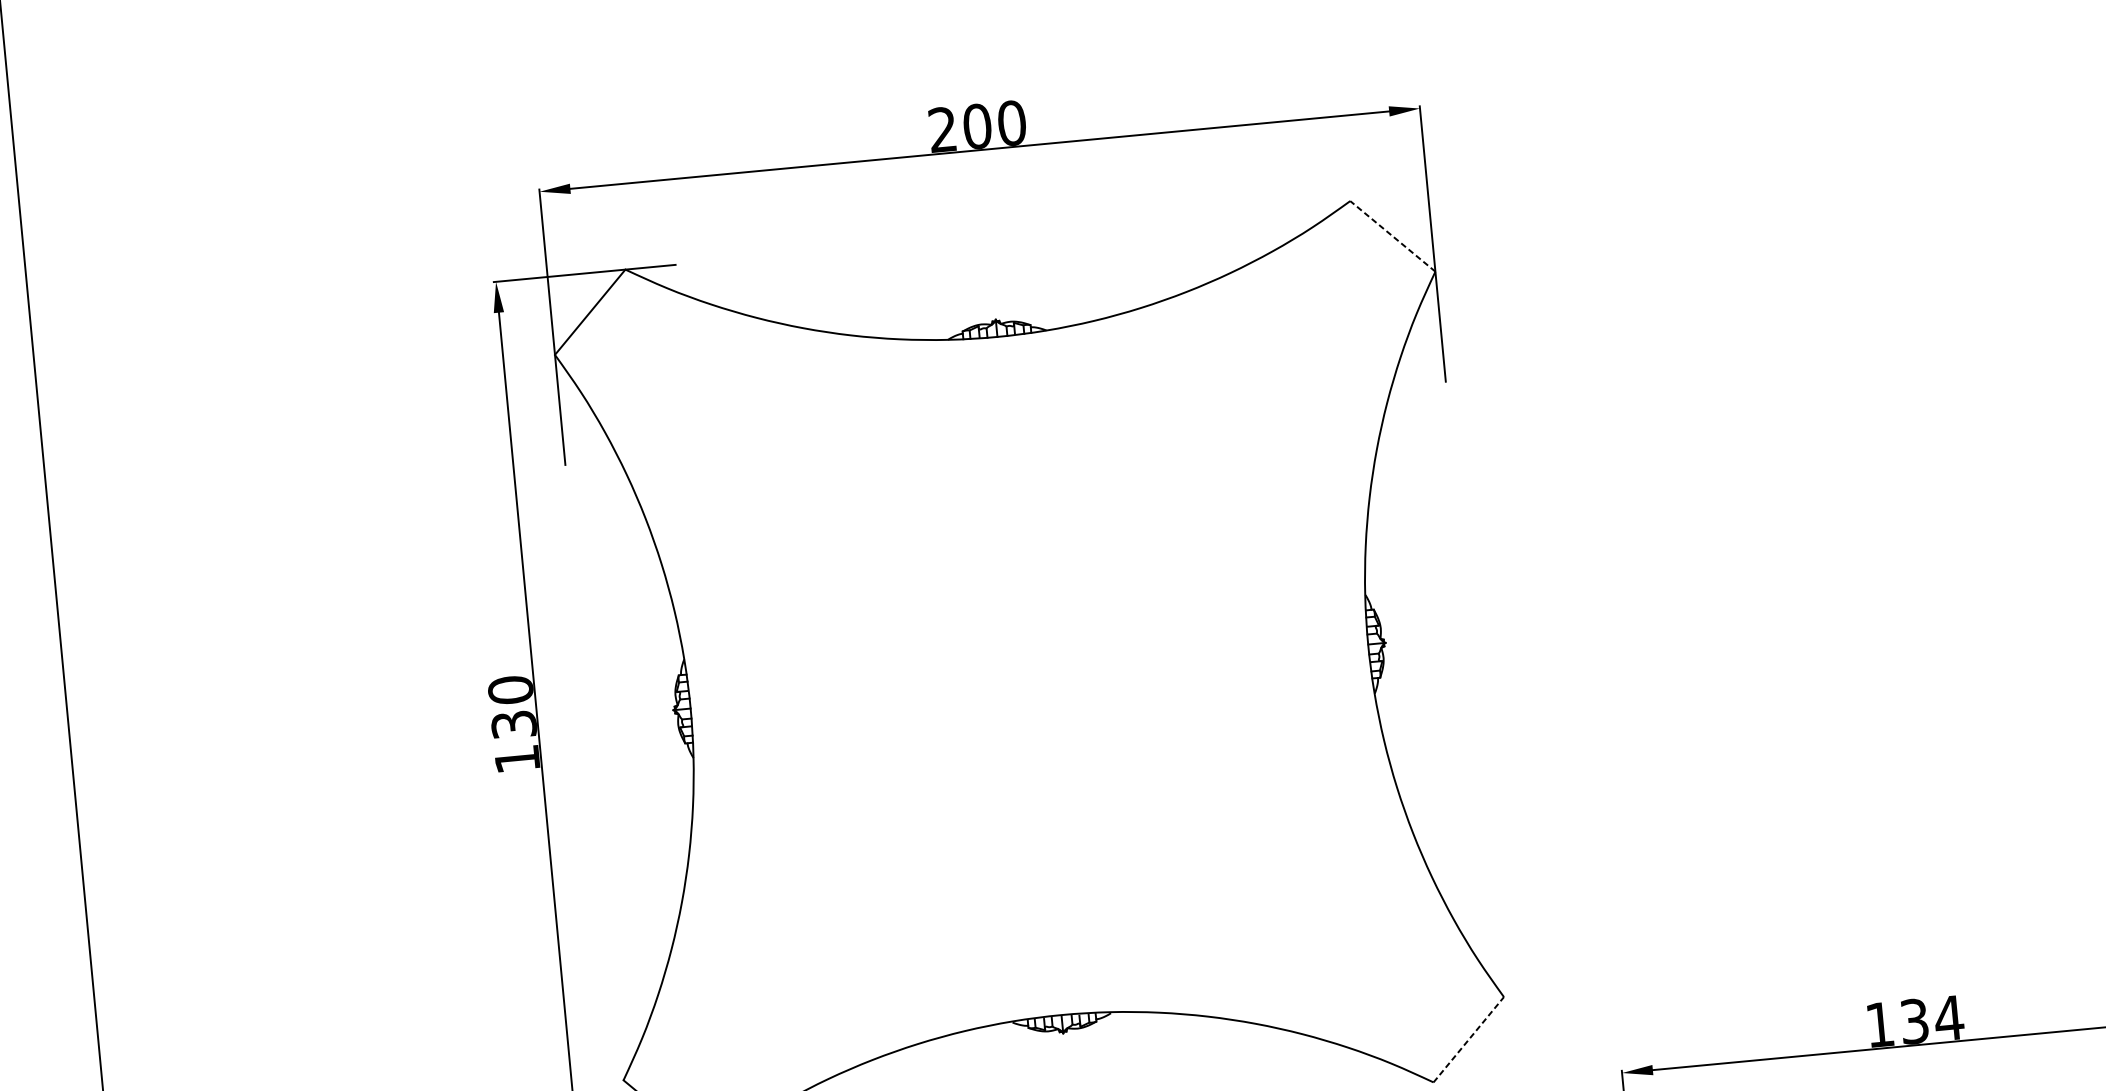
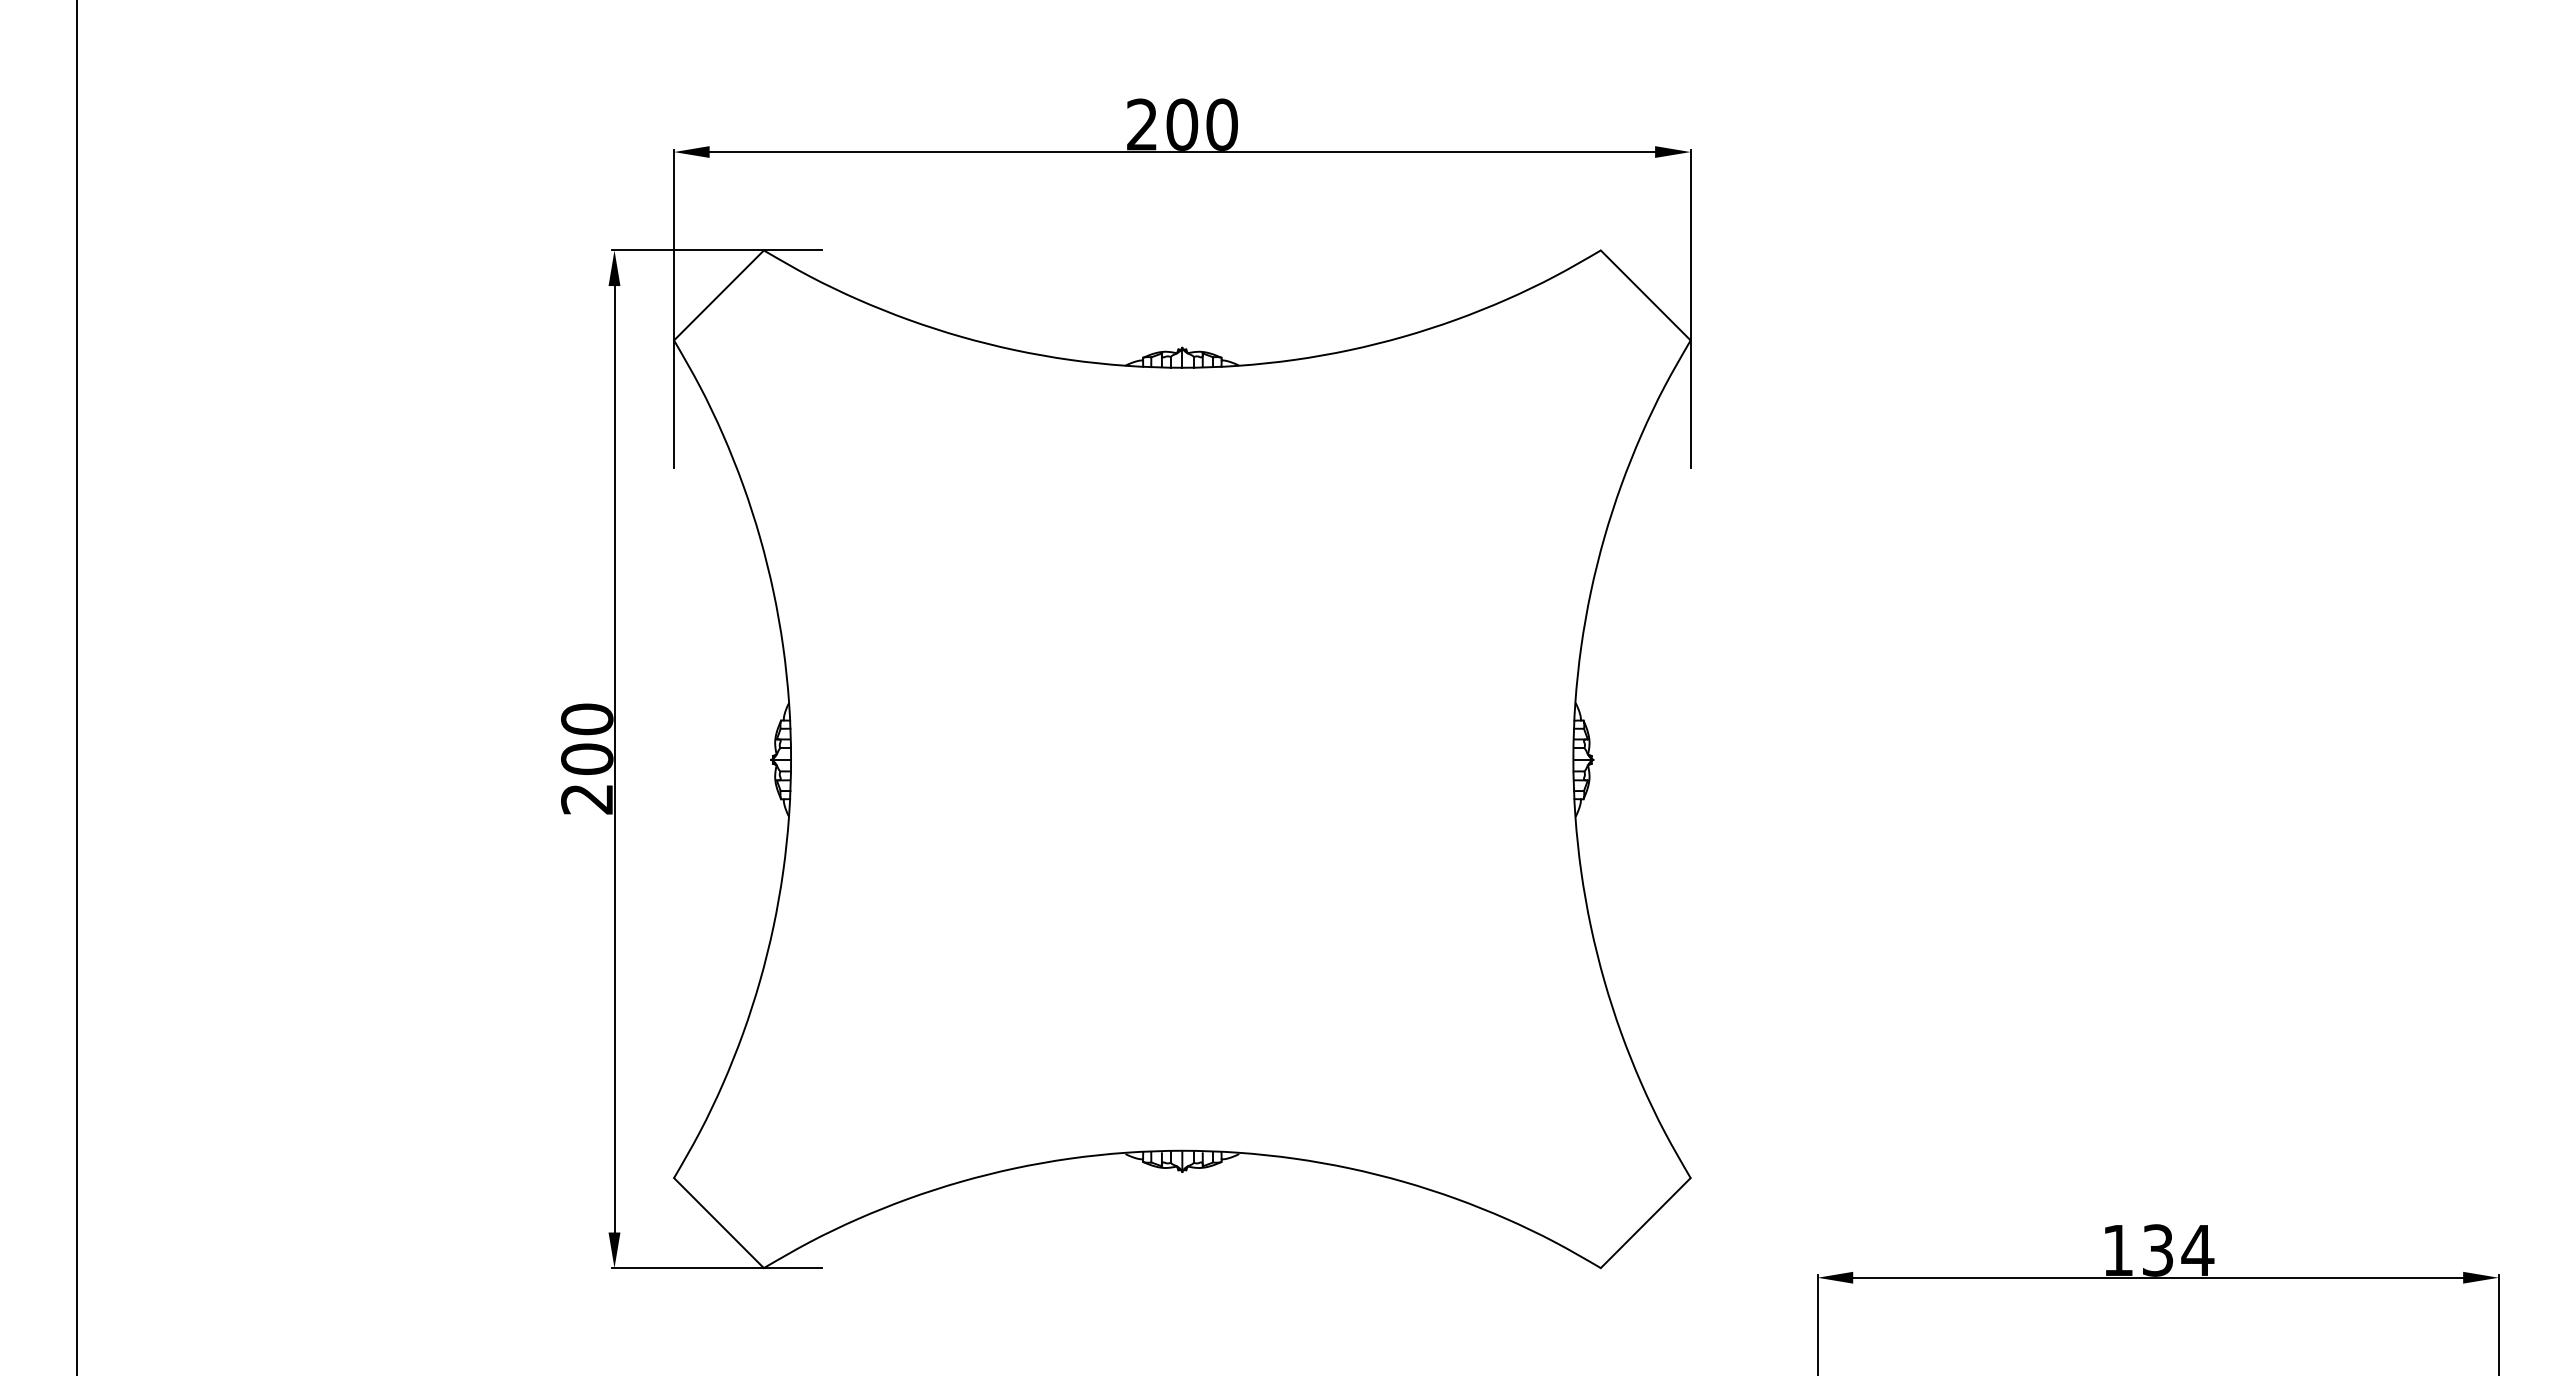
line: (1392, 236) -> (1645, 295), dashed -> solid
text: (515, 741) -> (587, 778), 130 -> 200
line: (1468, 1040) -> (1645, 1223), dashed -> solid

